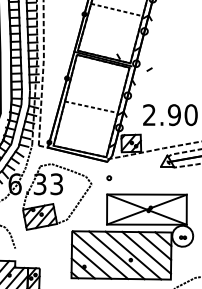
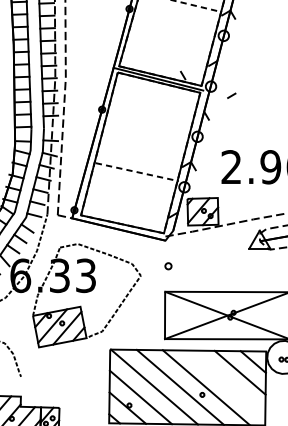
line: (91, 107) -> (137, 172), moved
line: (146, 252) -> (226, 382), removed

